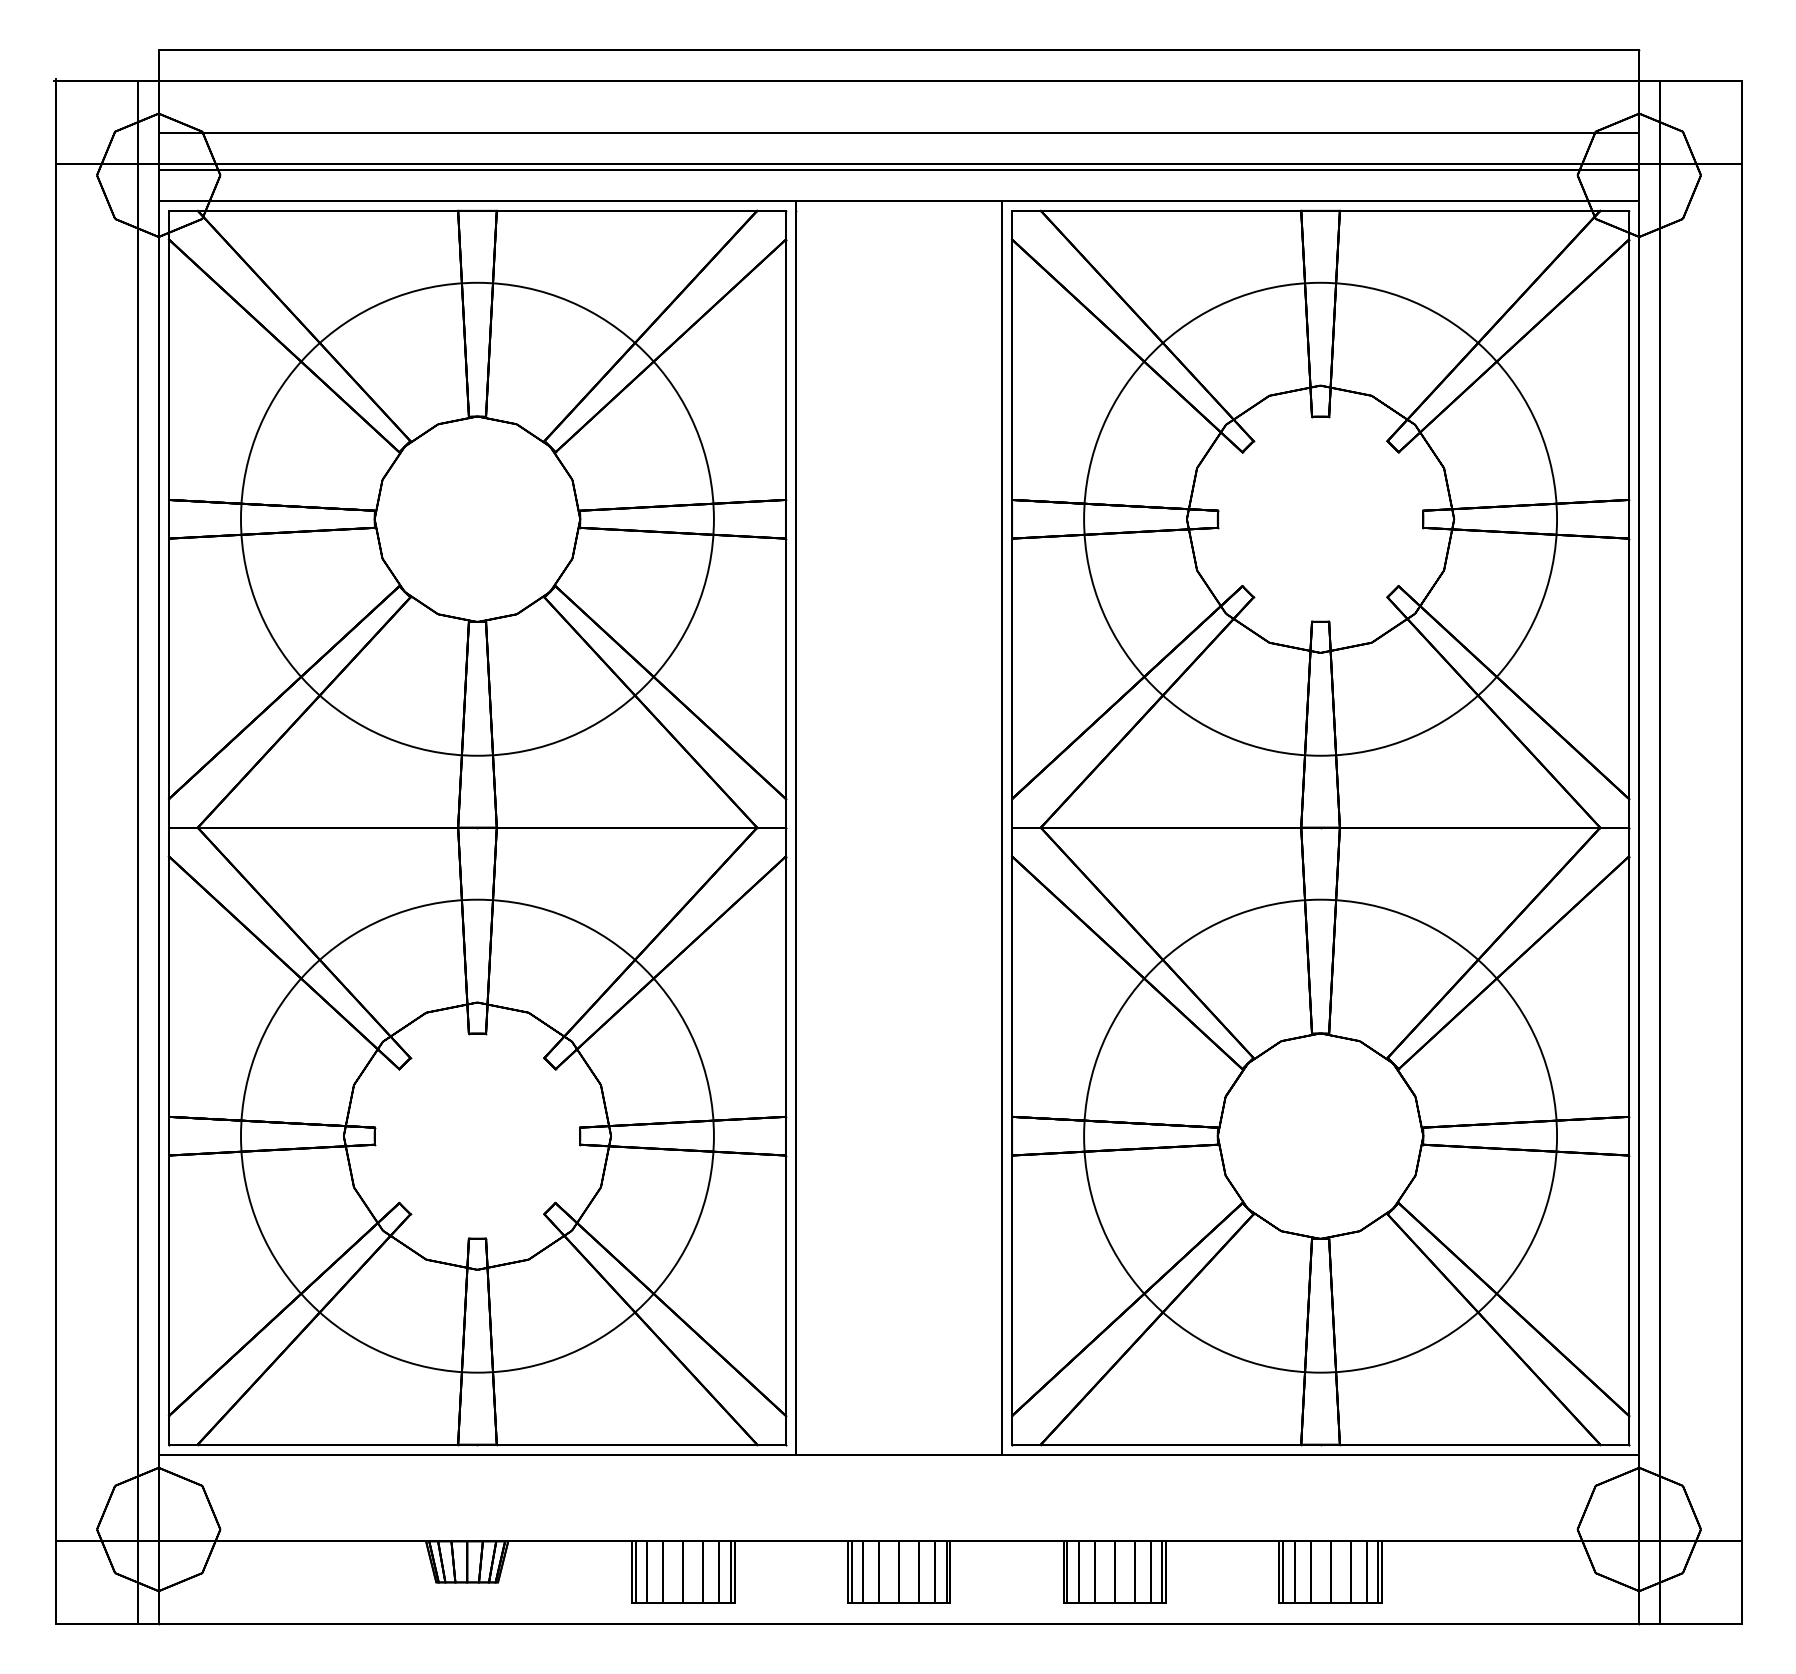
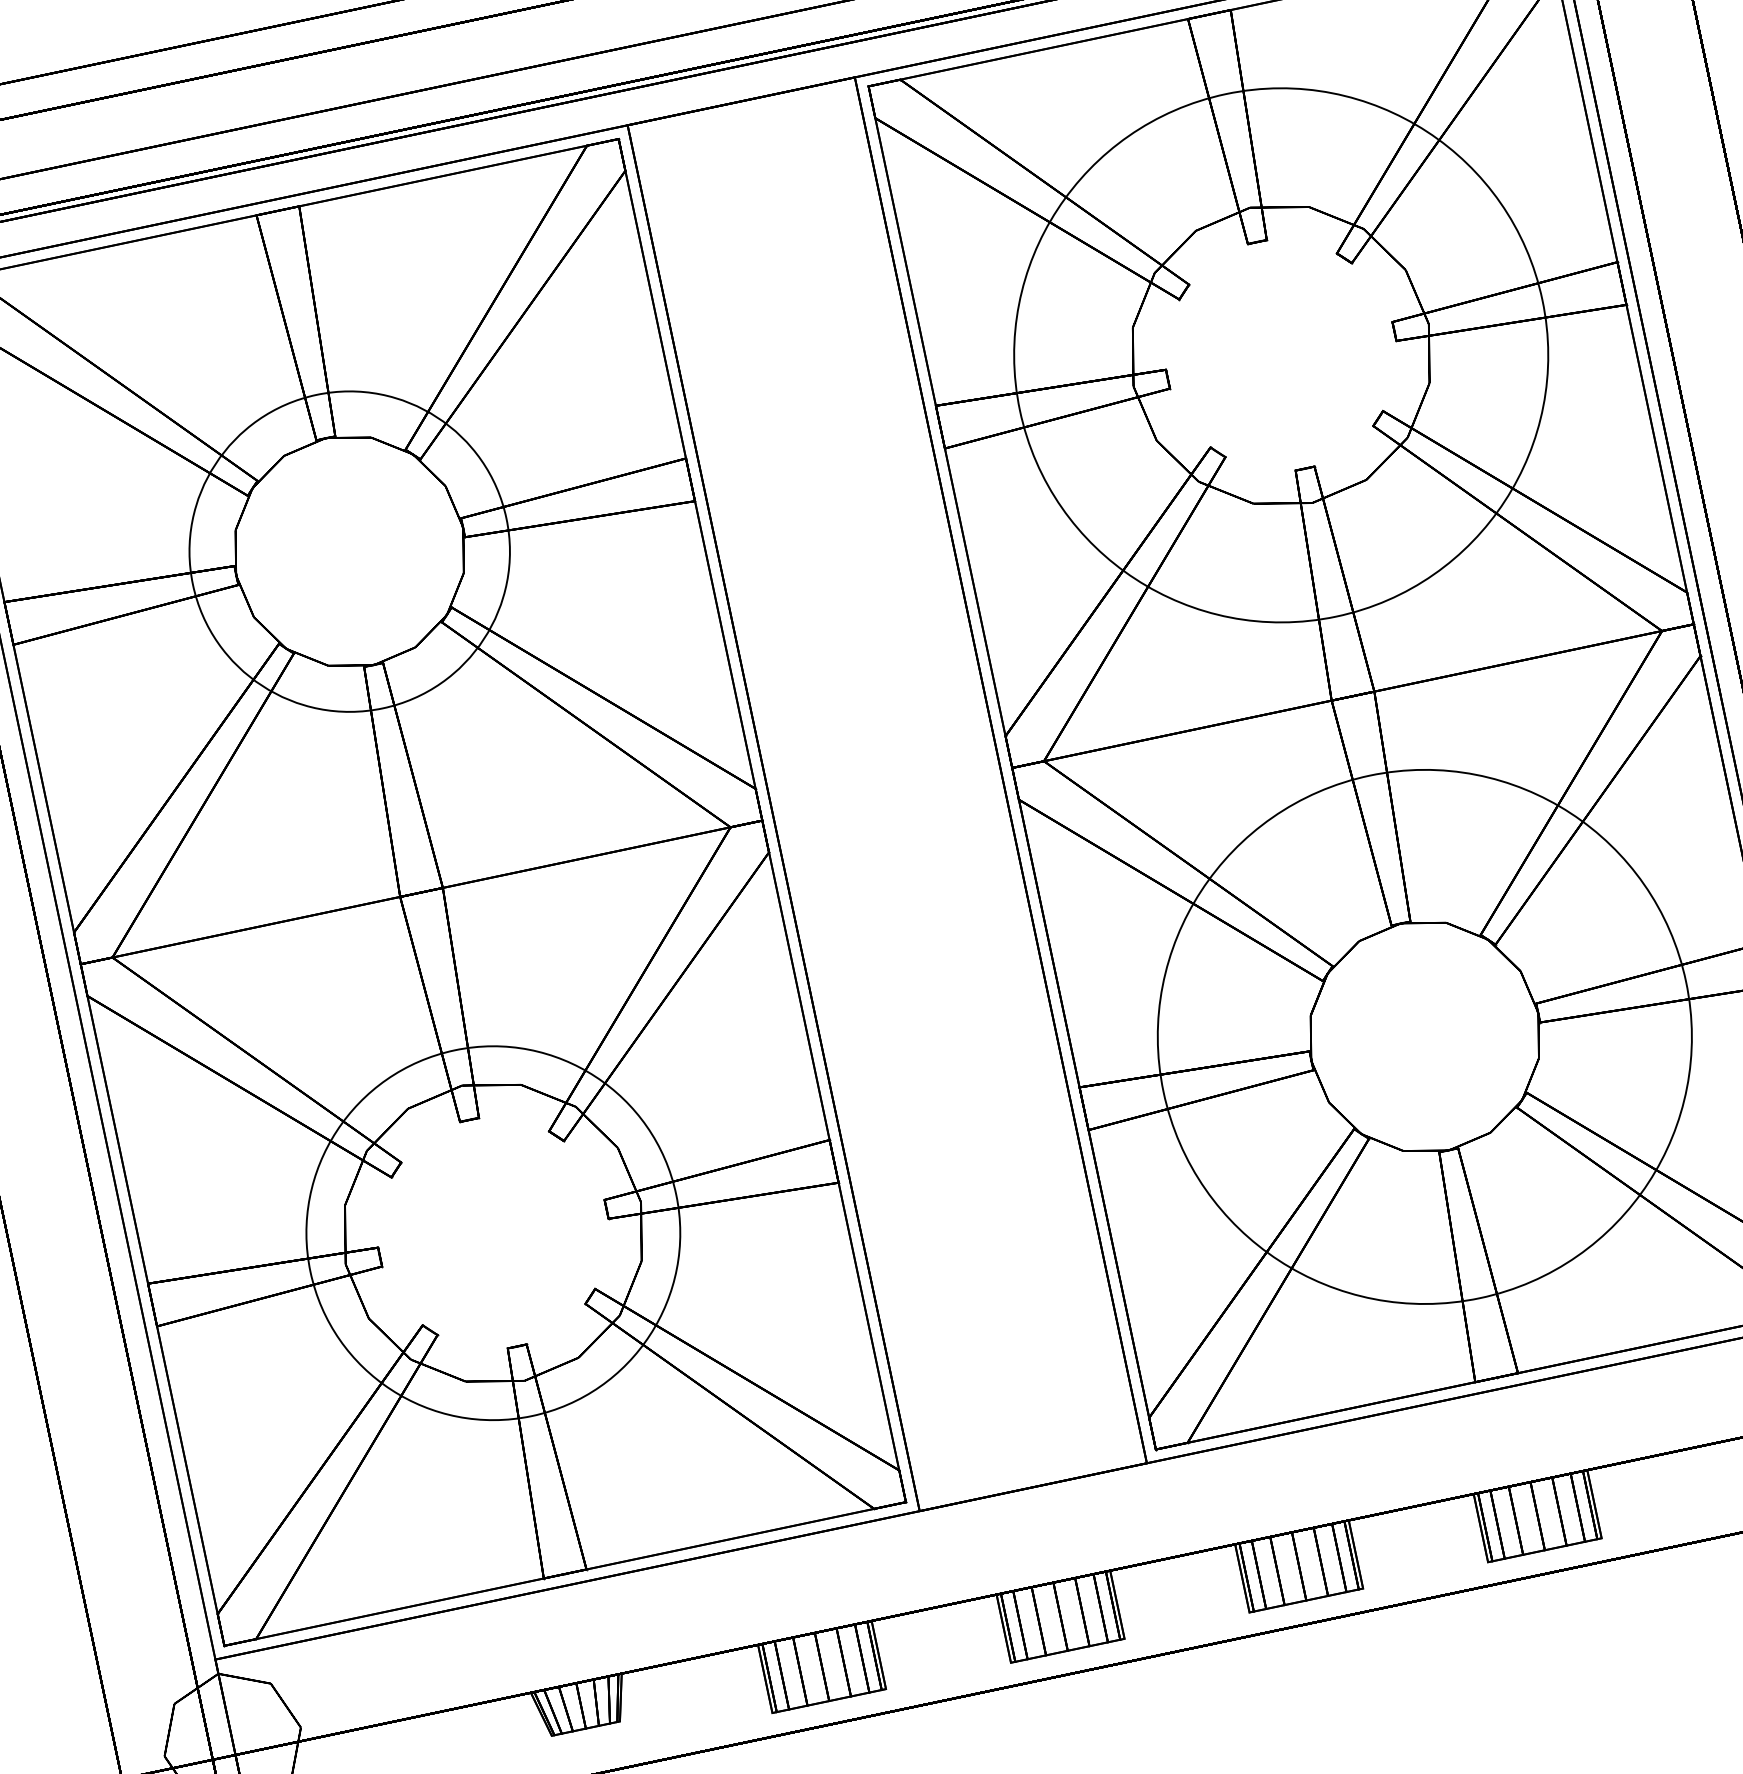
circle: (476, 518) -> (348, 551), size x0.6
circle: (476, 1135) -> (492, 1232), size x0.7

